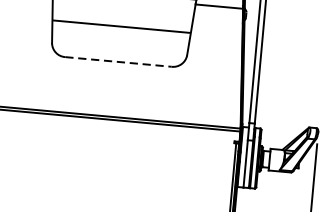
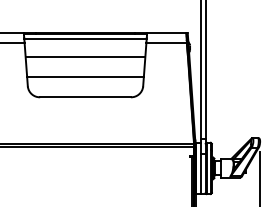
line: (122, 15) -> (85, 57), added
line: (121, 27) -> (85, 77), moved
line: (119, 62) -> (86, 97), dashed -> solid

